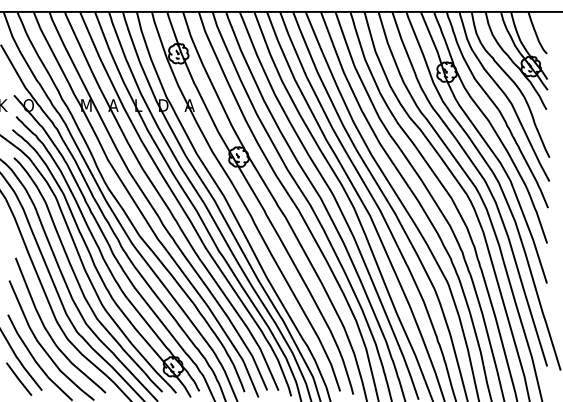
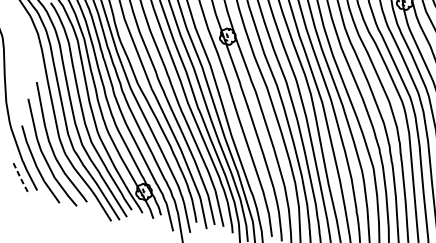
line: (19, 379) -> (21, 178), solid -> dashed

